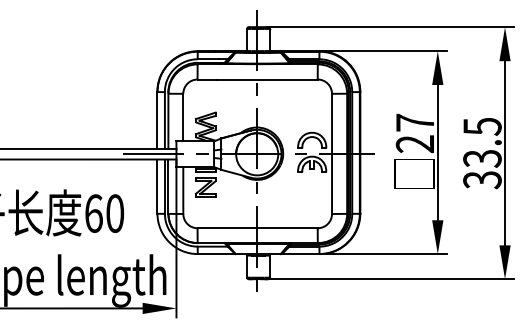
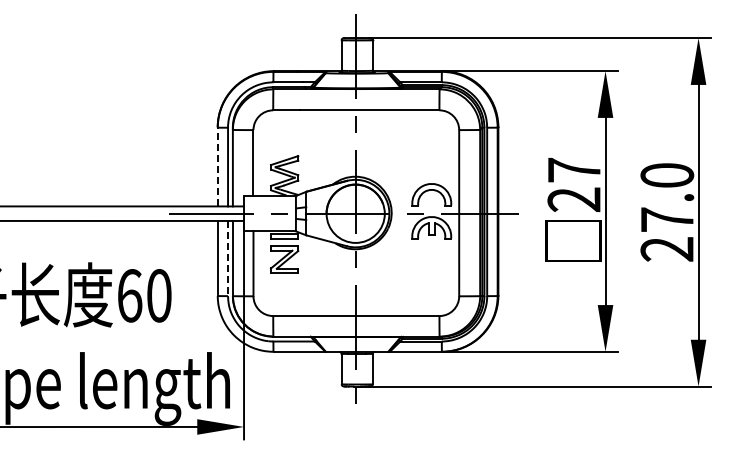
line: (157, 120) -> (217, 166), solid -> dashed
text: (482, 153) -> (667, 212), 33.5 -> 27.0
line: (165, 186) -> (228, 258), solid -> dashed

